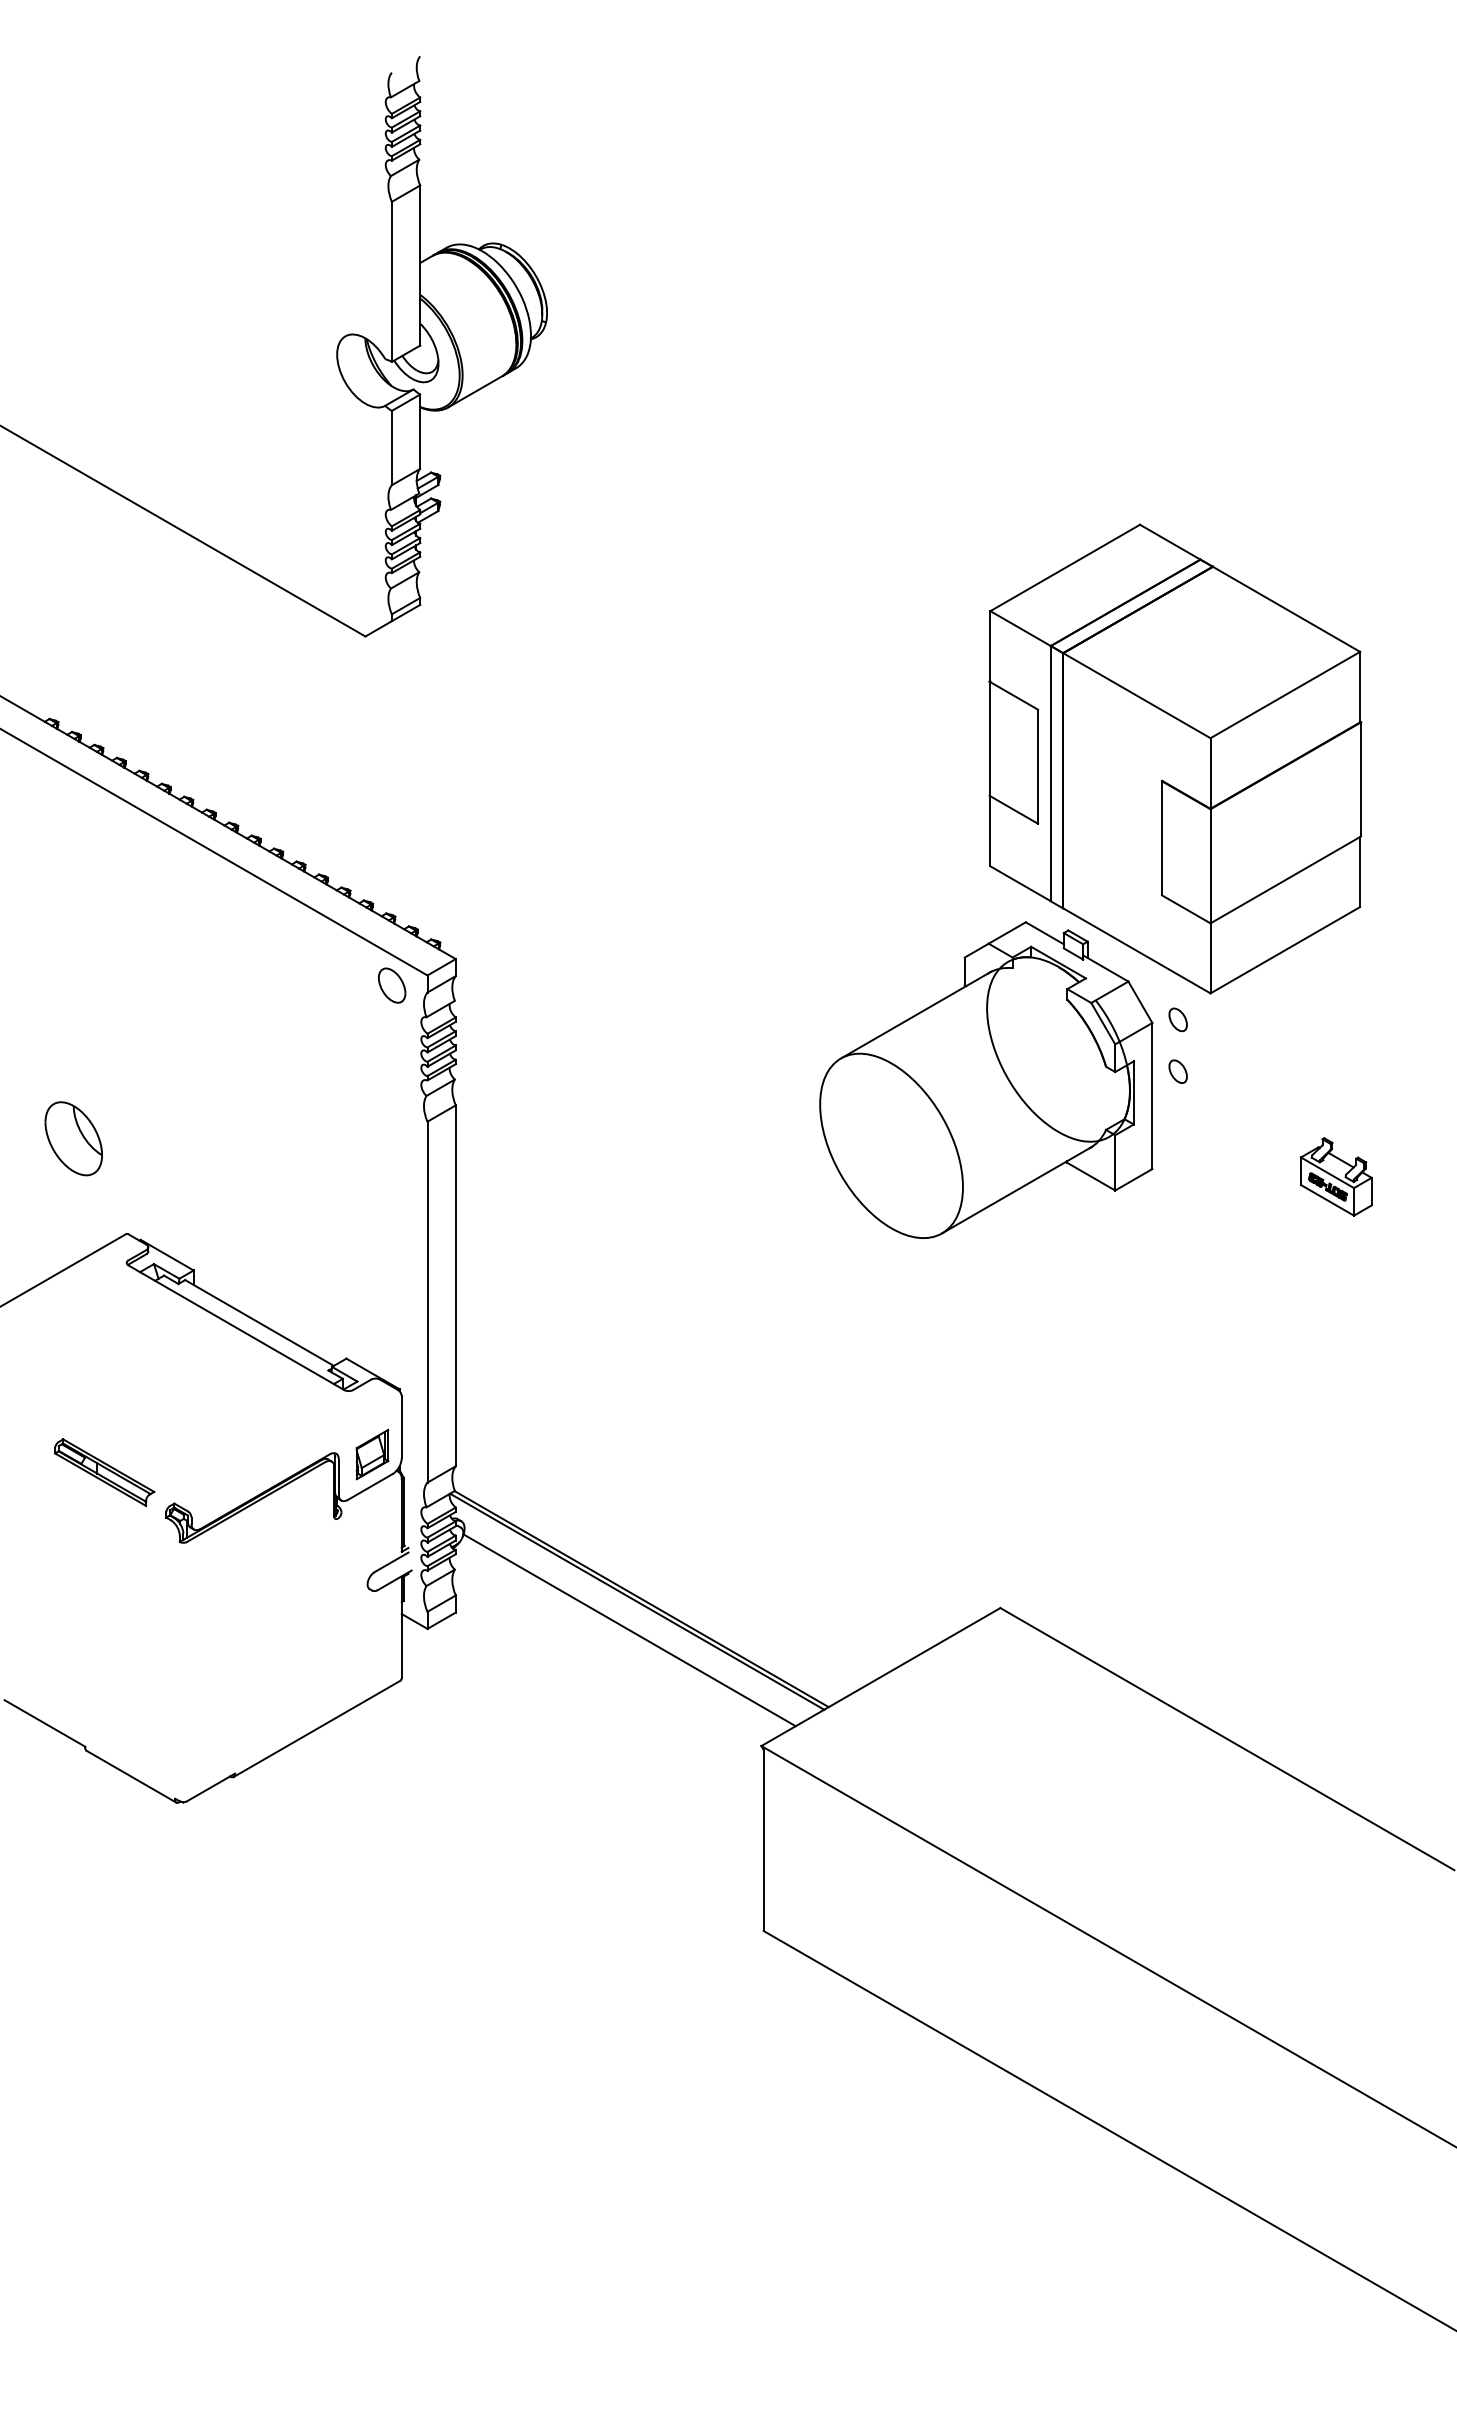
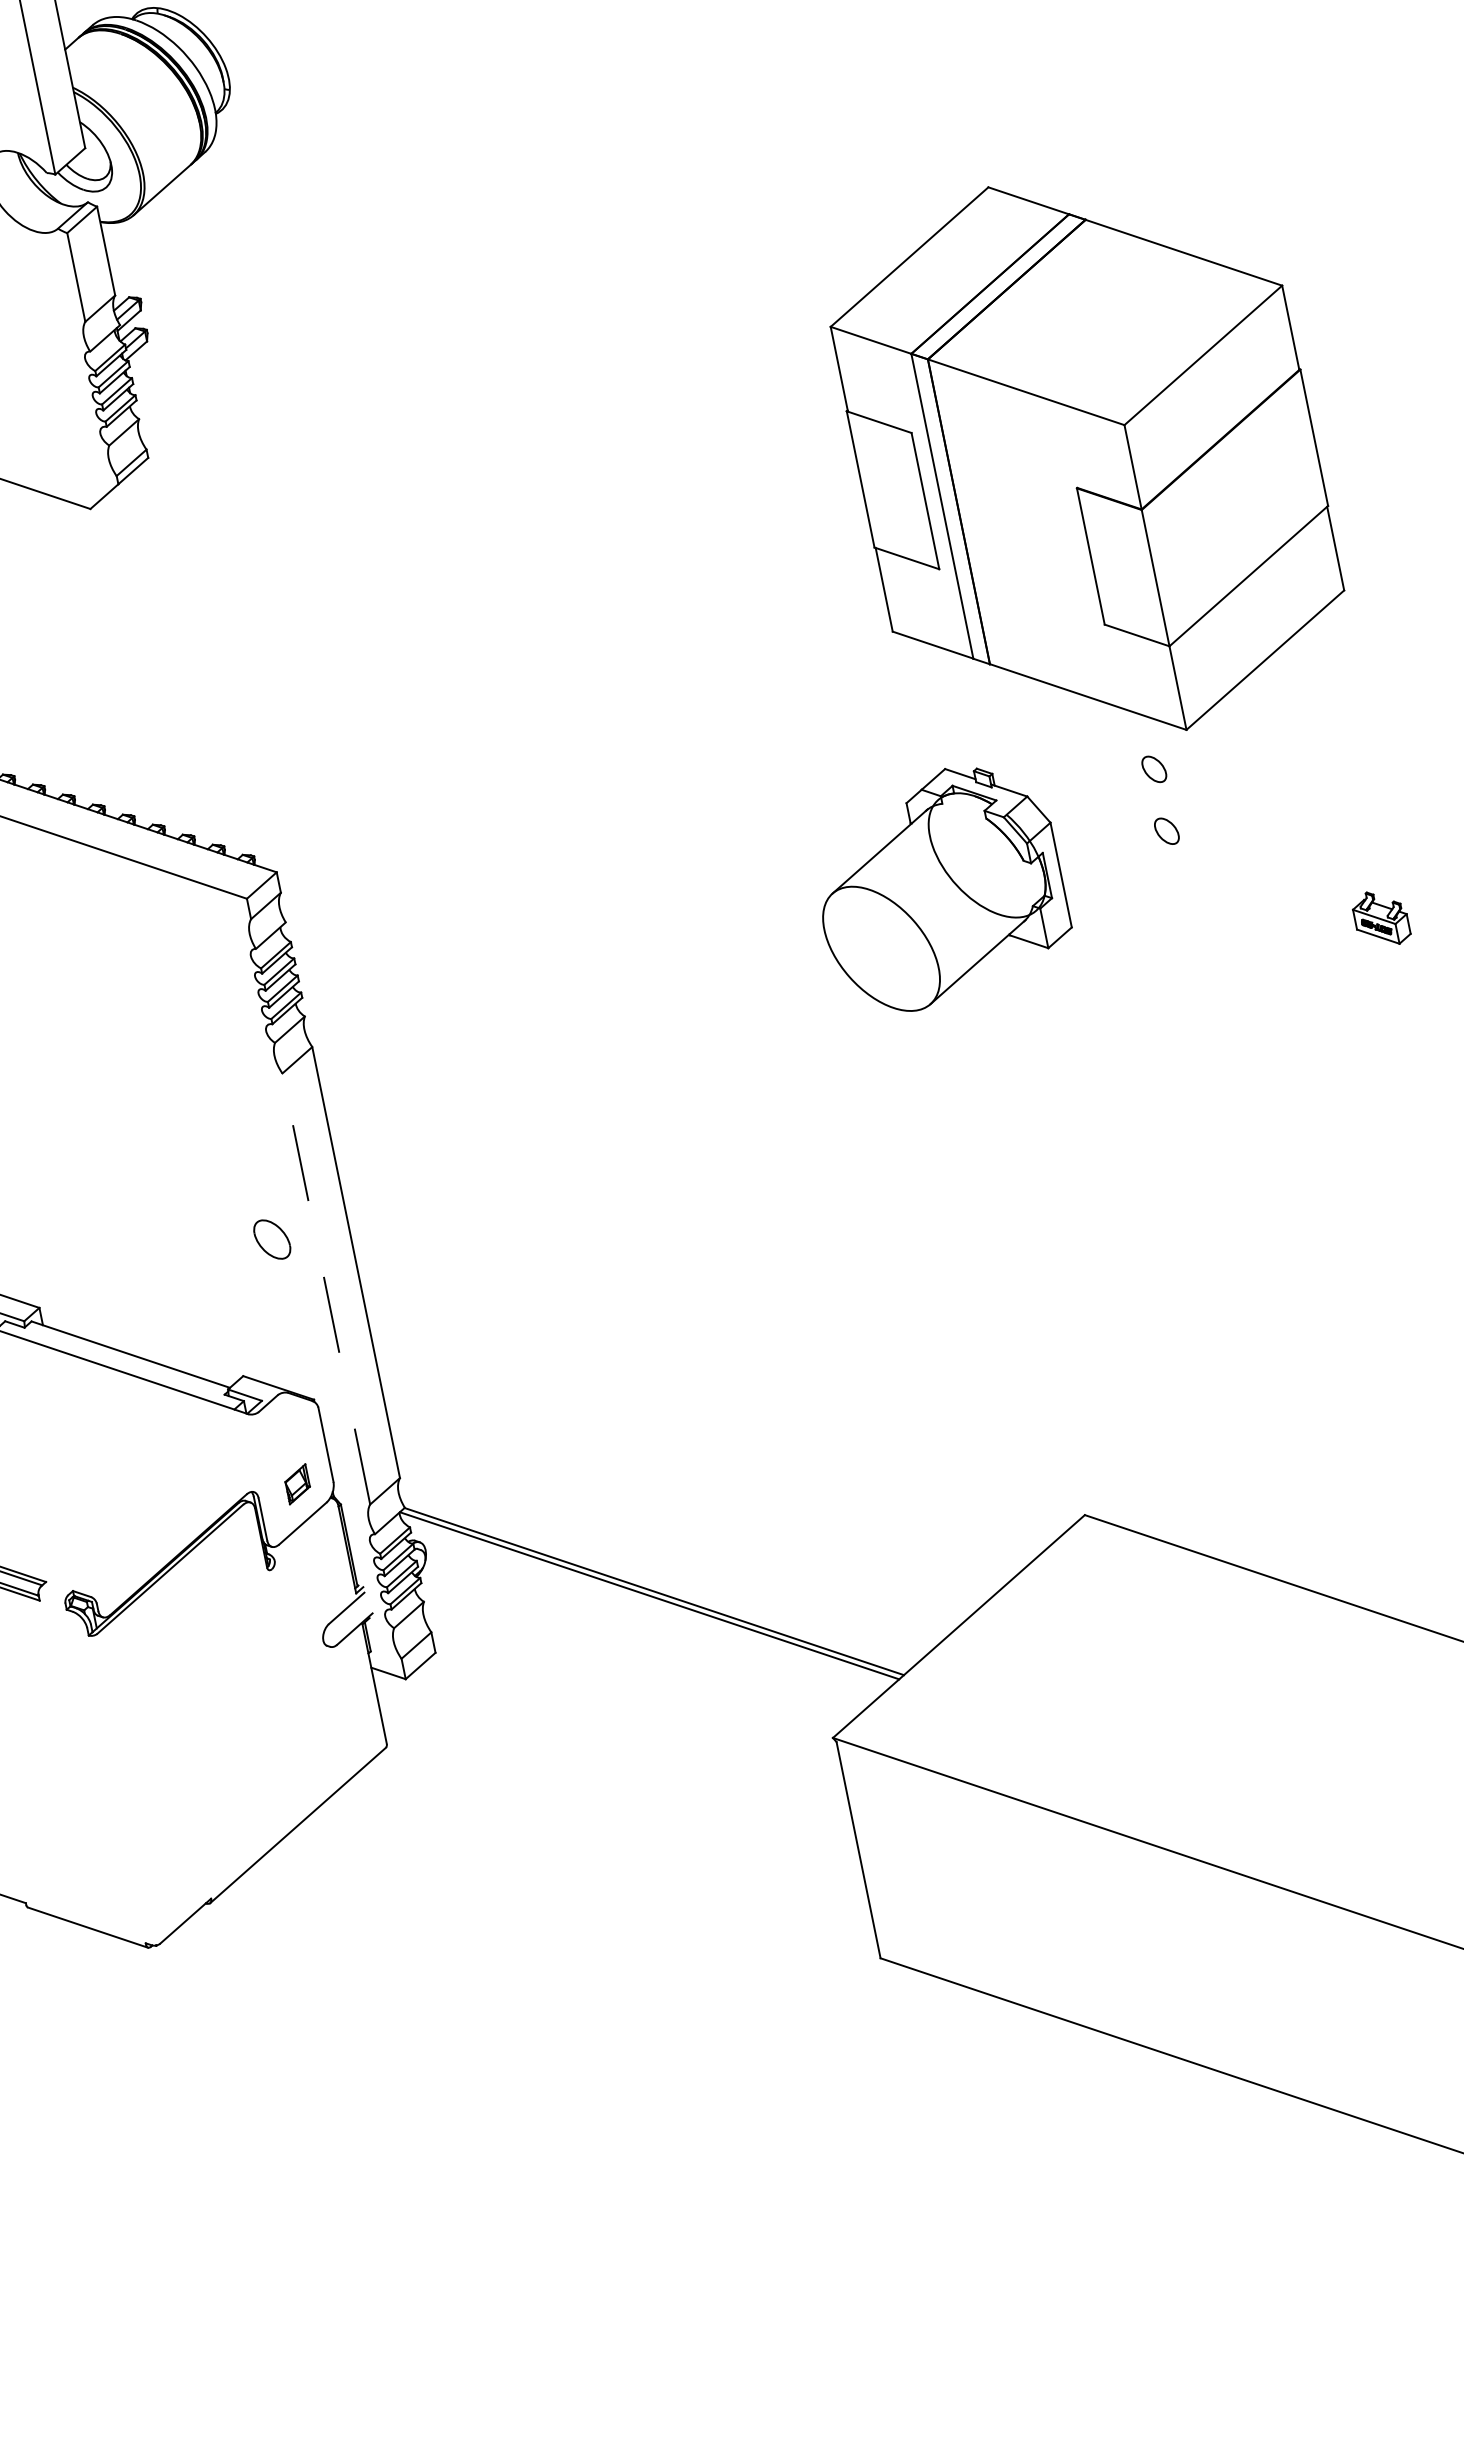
part: (392, 985) -> (272, 1239), moved
part: (986, 1079) -> (939, 887), size x0.6
part: (1335, 1176) -> (1380, 918), size x0.6
line: (427, 1301) -> (326, 1288), solid -> dashed
part: (372, 1454) -> (297, 1484), size x0.6
line: (629, 1630) -> (647, 1632), removed

